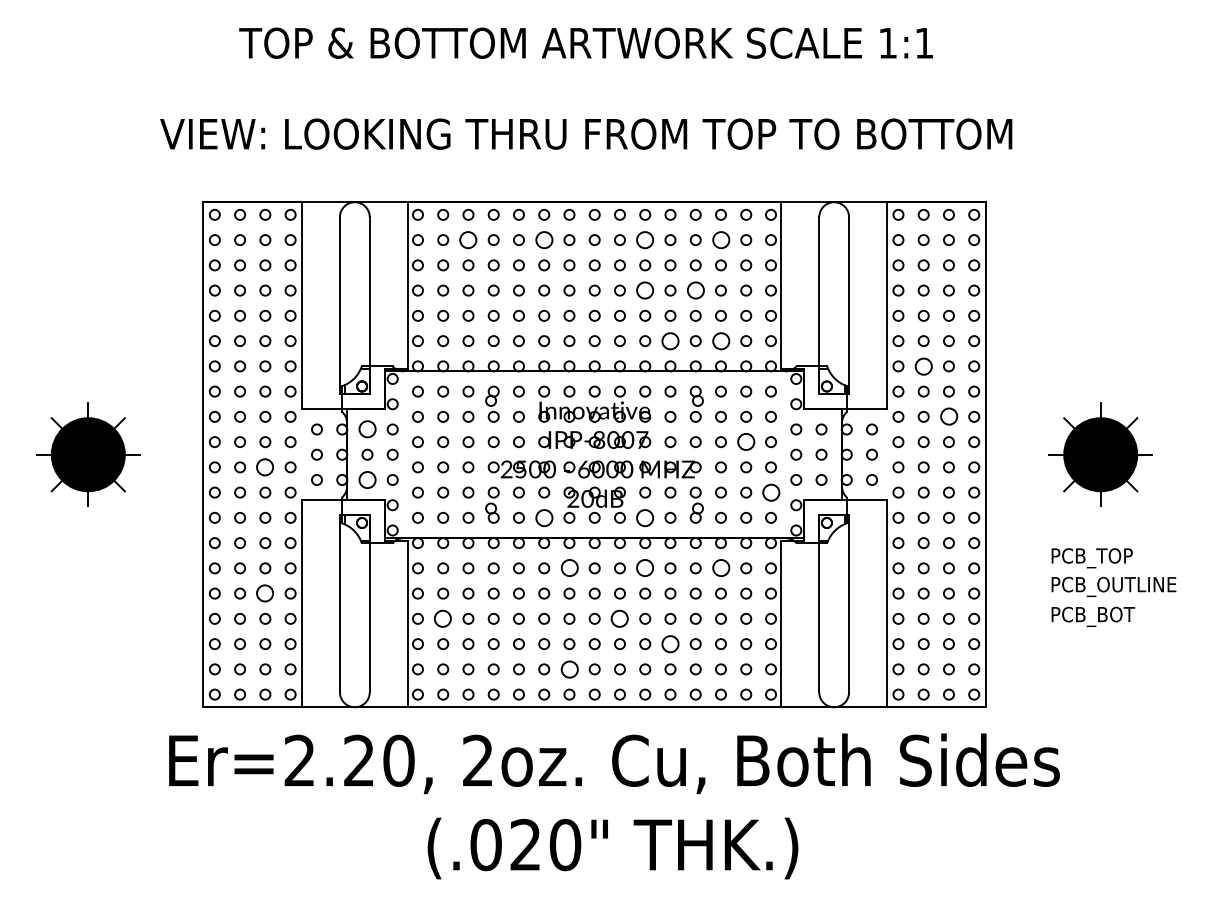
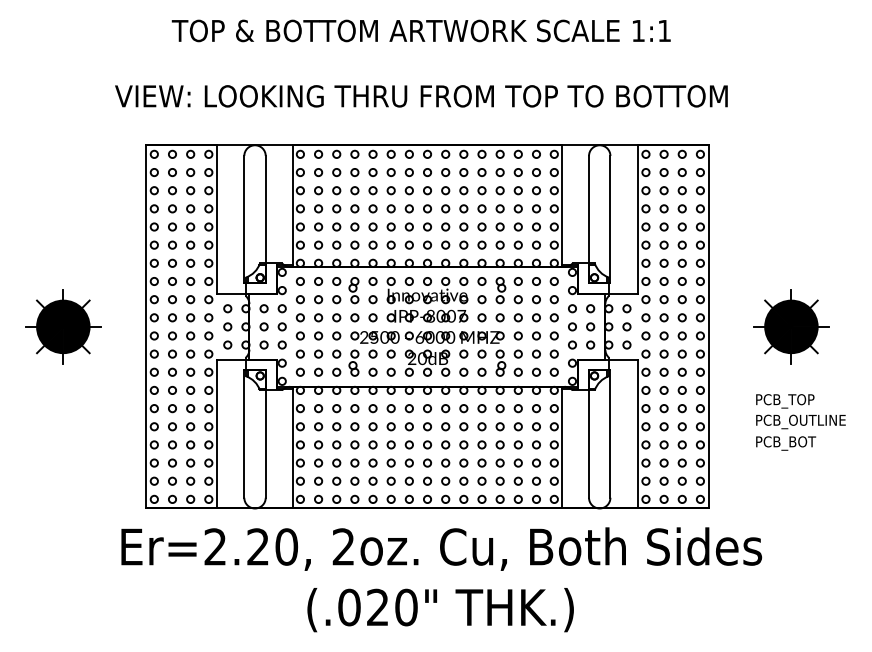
circle: (468, 240) -> (336, 172), size x0.62
circle: (543, 240) -> (390, 172), size x0.62
circle: (644, 240) -> (463, 172), size x0.62
circle: (719, 240) -> (517, 172), size x0.62
circle: (644, 290) -> (463, 208), size x0.62
circle: (694, 290) -> (499, 208), size x0.62
circle: (669, 340) -> (481, 244), size x0.62
circle: (719, 340) -> (517, 244), size x0.62
circle: (922, 365) -> (663, 262), size x0.62
circle: (947, 416) -> (681, 299), size x0.62
circle: (366, 429) -> (263, 308), size x0.62
circle: (746, 441) -> (536, 317), size x0.62
circle: (265, 466) -> (190, 335), size x0.62
circle: (366, 479) -> (263, 344), size x0.62
circle: (769, 491) -> (553, 353), size x0.62
circle: (543, 516) -> (390, 371), size x0.62
circle: (644, 516) -> (463, 371), size x0.62
circle: (568, 568) -> (408, 408), size x0.62
circle: (644, 568) -> (463, 408), size x0.62
circle: (719, 568) -> (517, 408), size x0.62
circle: (265, 593) -> (190, 426), size x0.62
circle: (443, 618) -> (318, 444), size x0.62
circle: (619, 618) -> (445, 444), size x0.62
circle: (669, 643) -> (481, 462), size x0.62
circle: (568, 668) -> (408, 480), size x0.62

